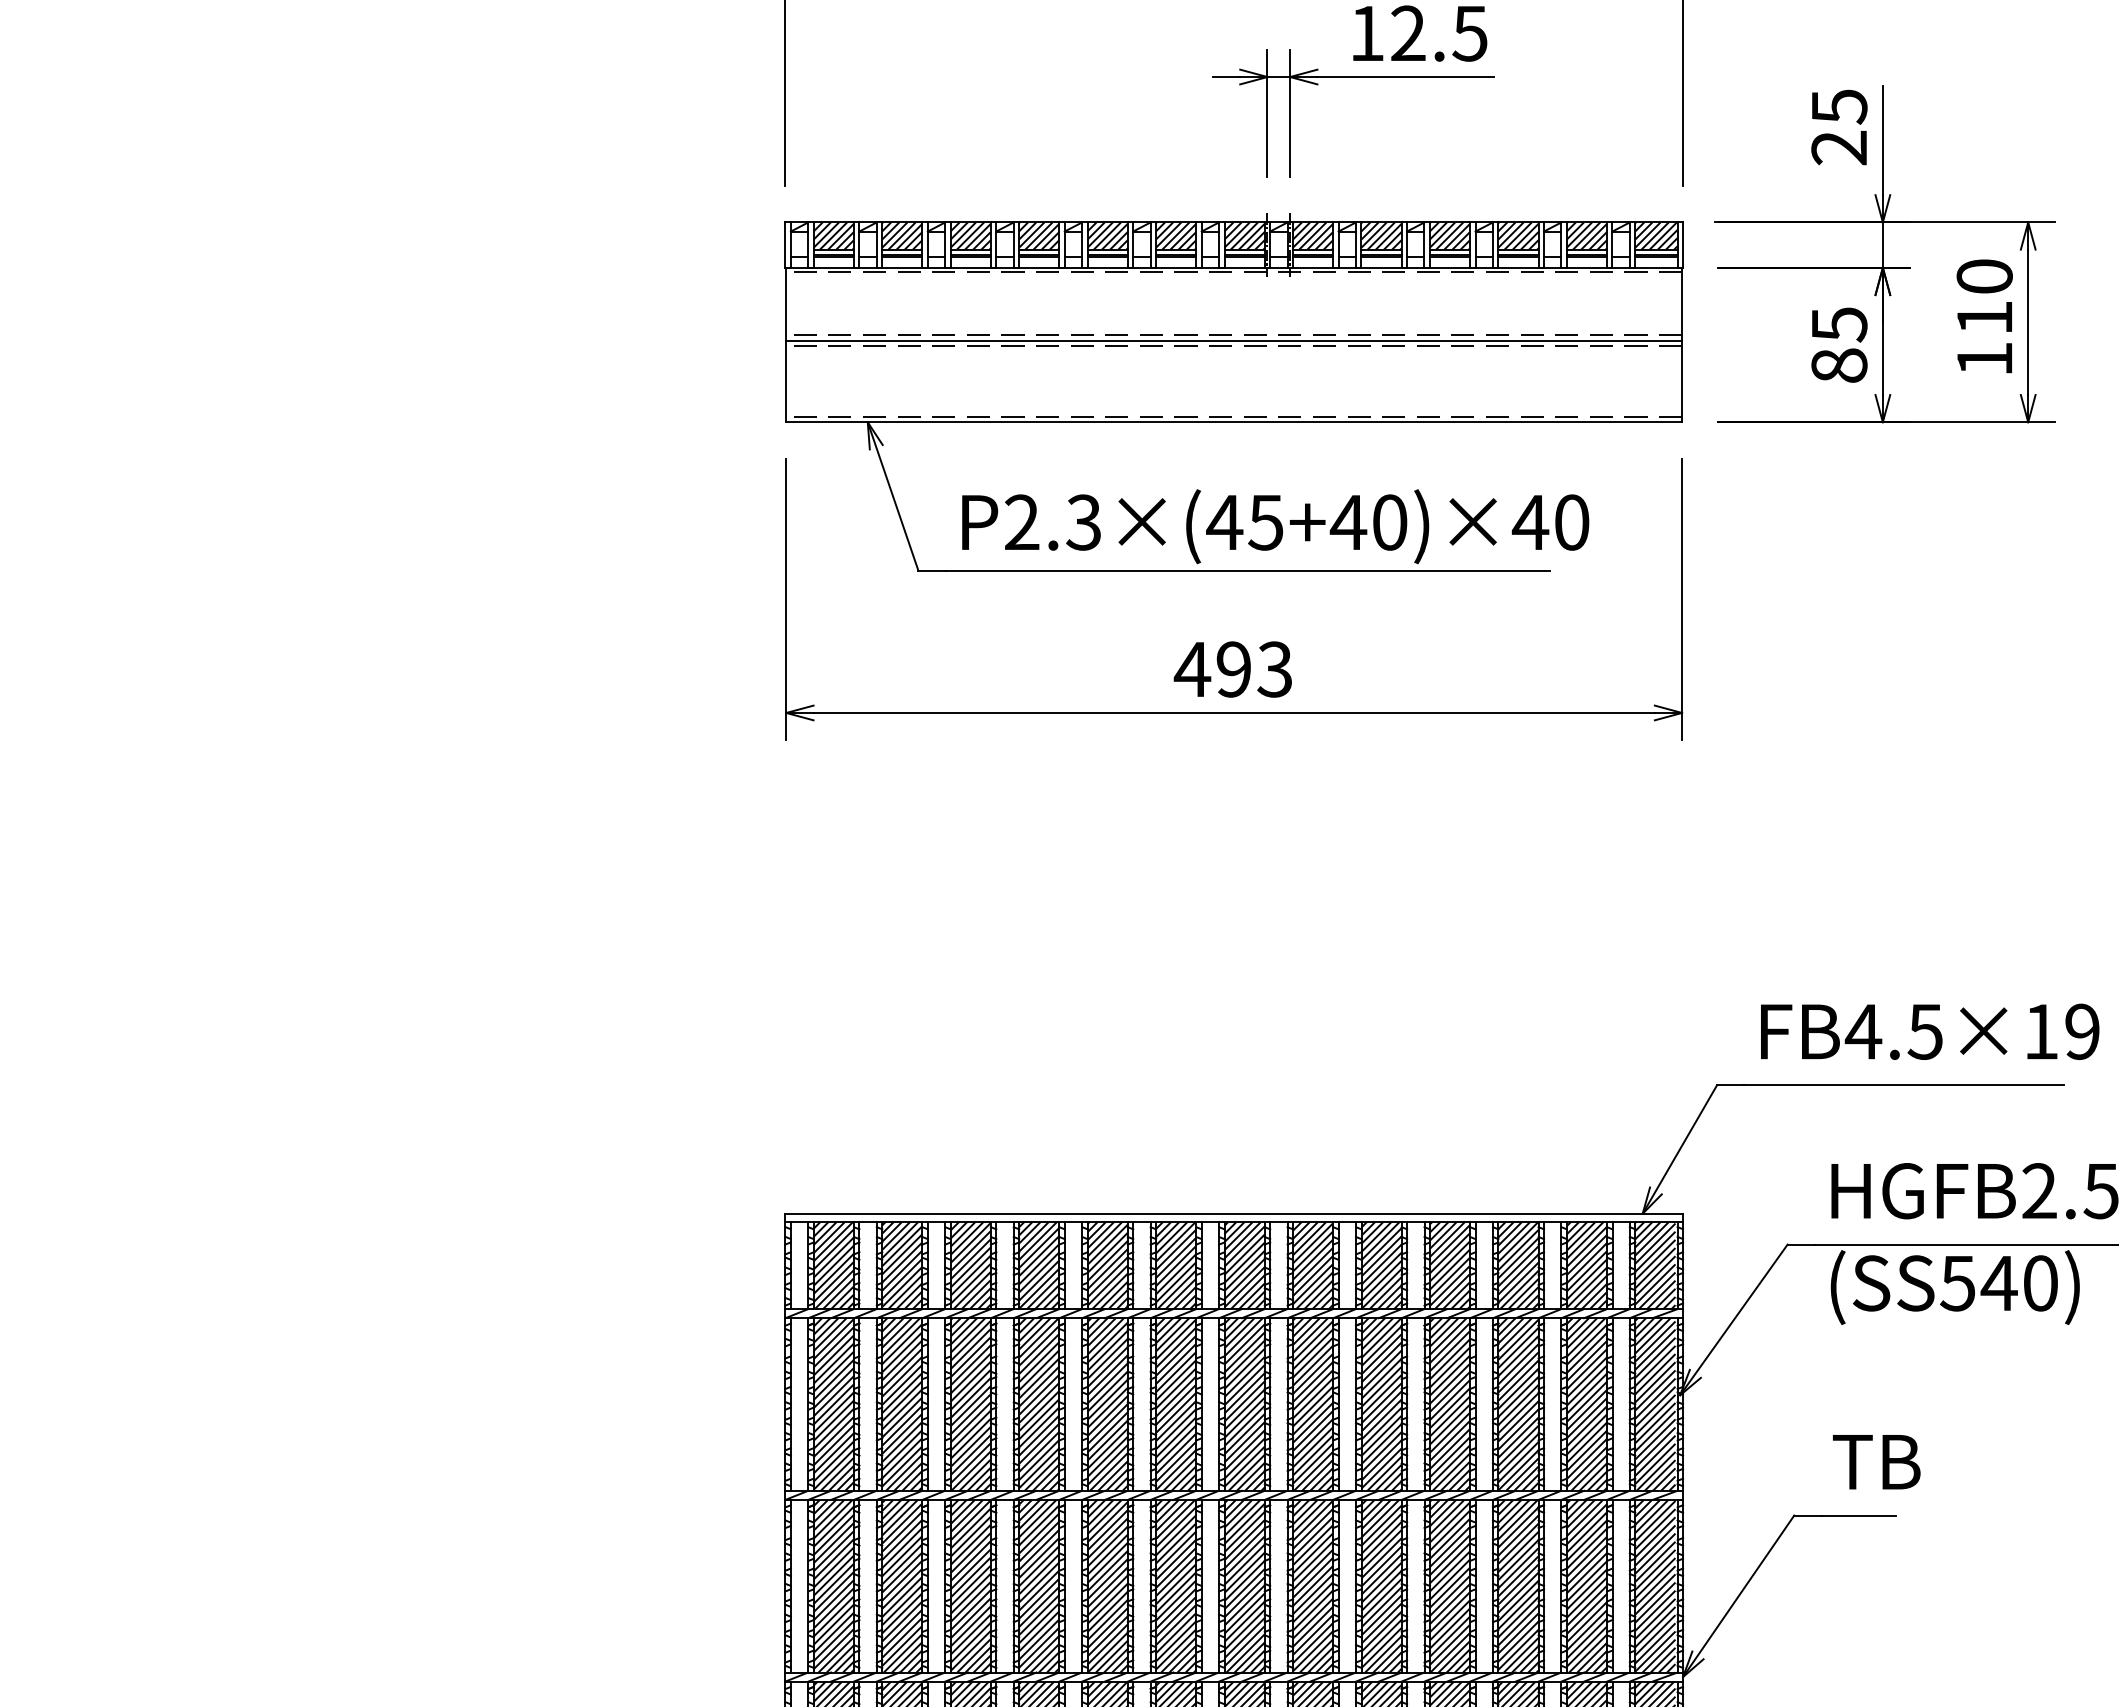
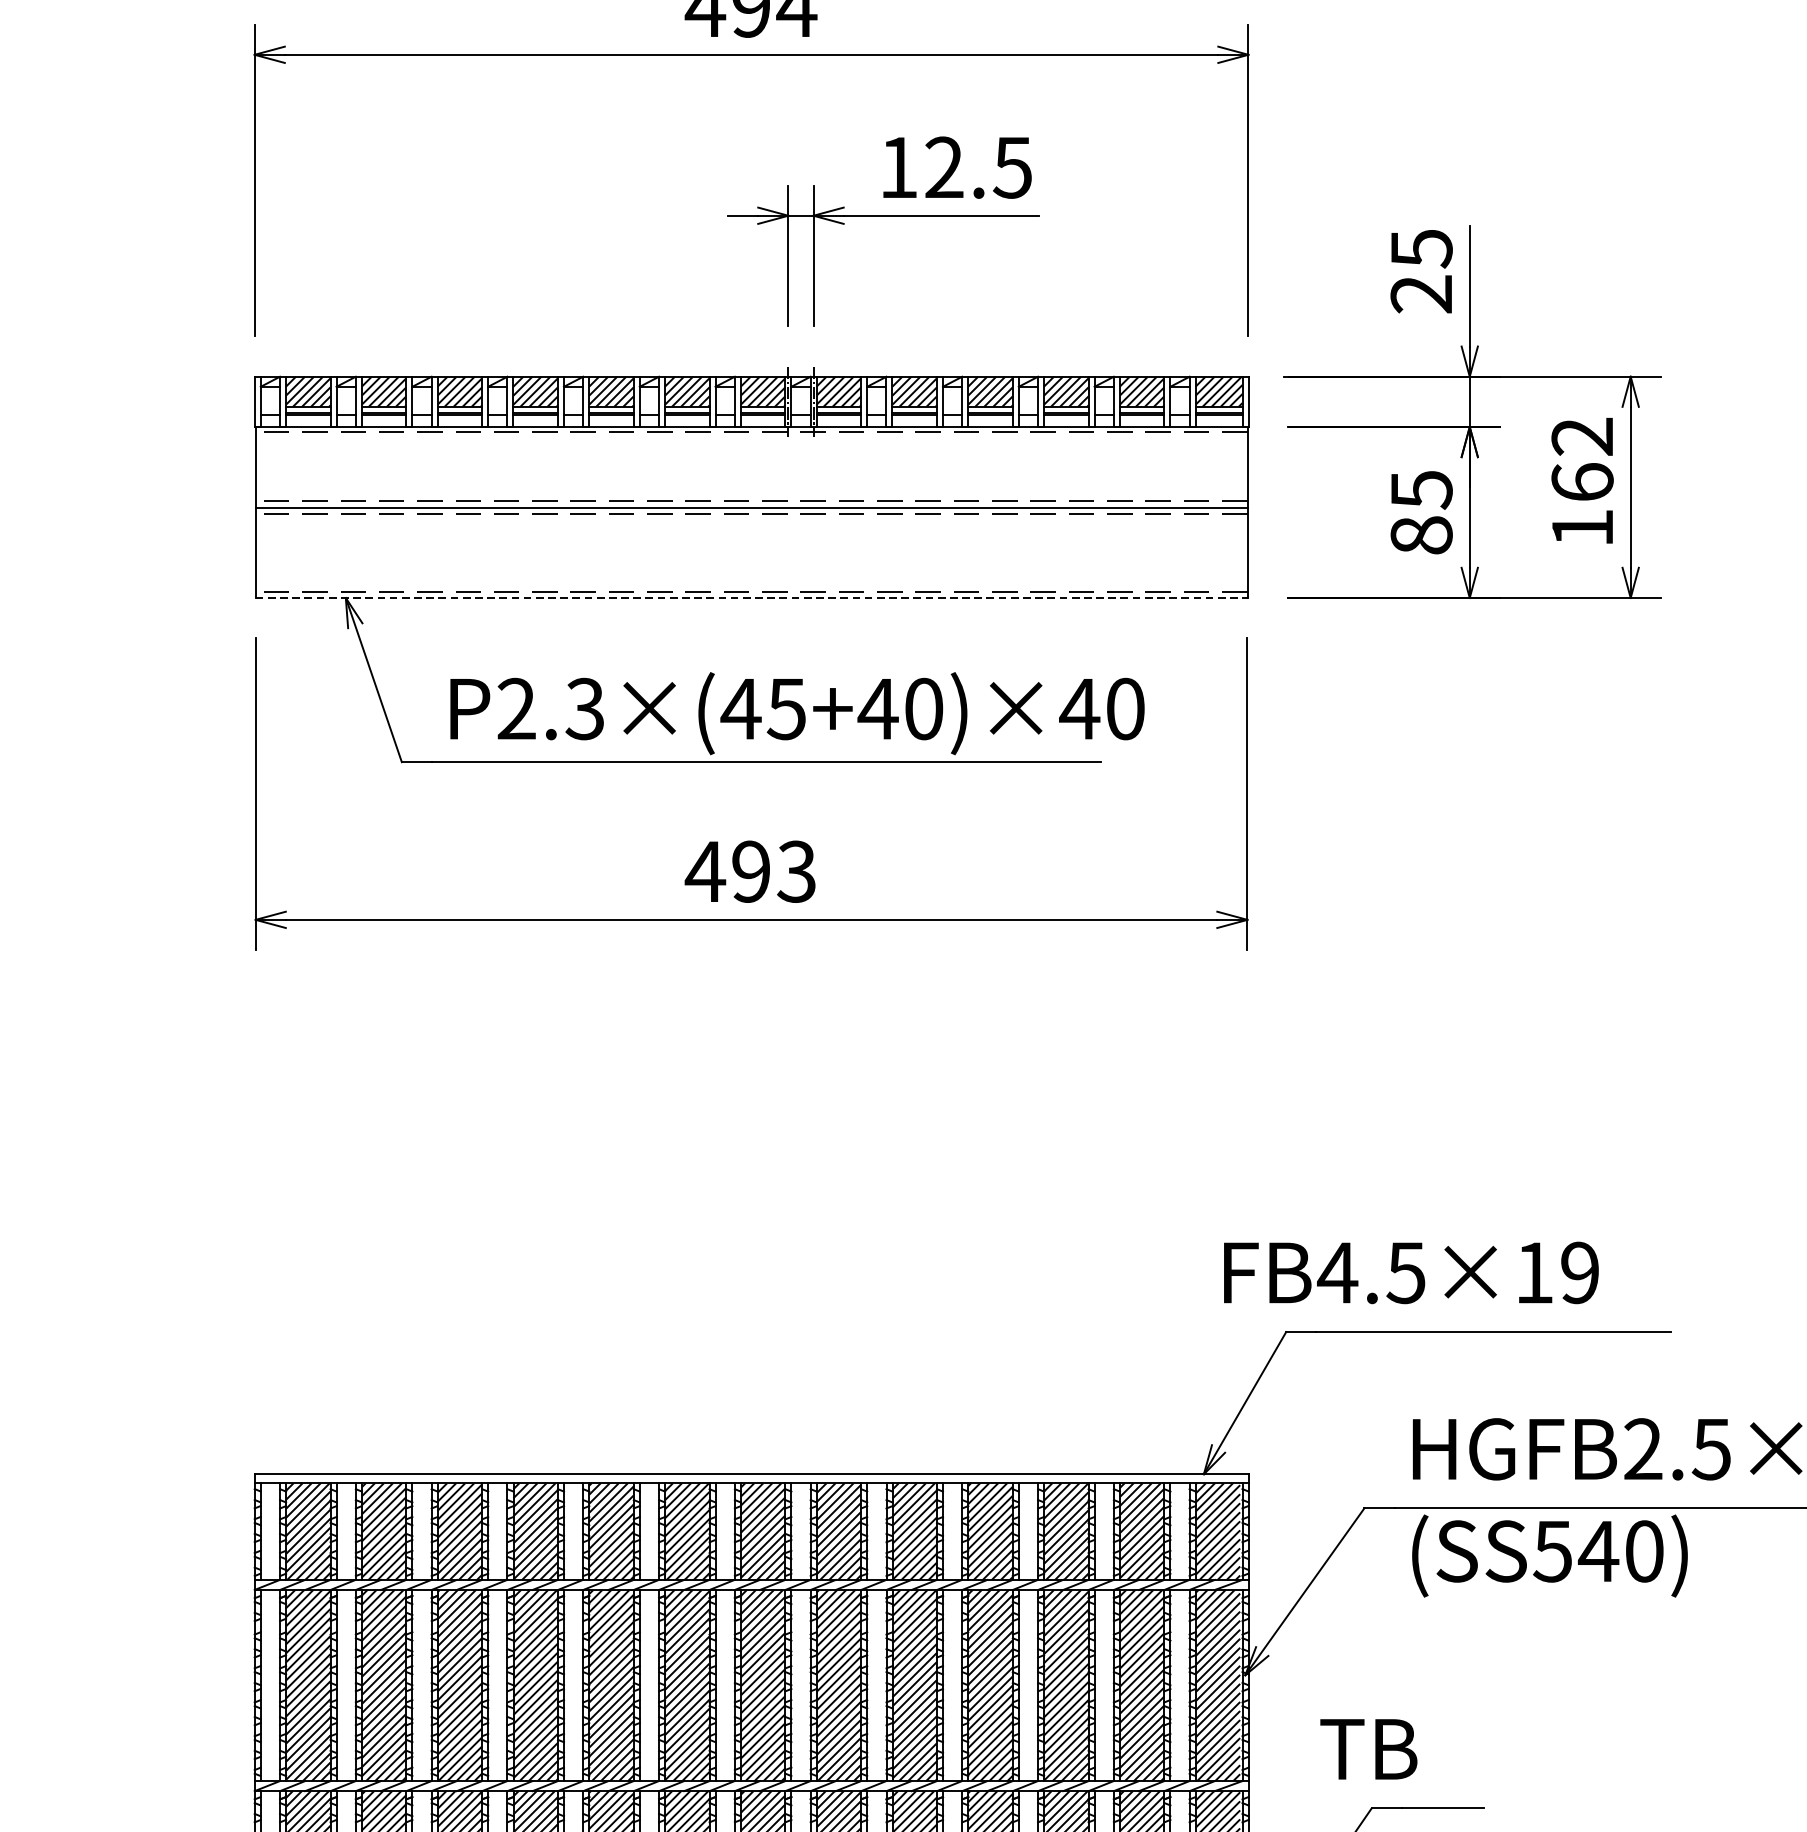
text: (1984, 296) -> (1582, 458), 110 -> 162
line: (1234, 422) -> (751, 598), solid -> dashed
text: (1930, 1031) -> (1411, 1272), moved
text: (1876, 1462) -> (1368, 1749), moved

